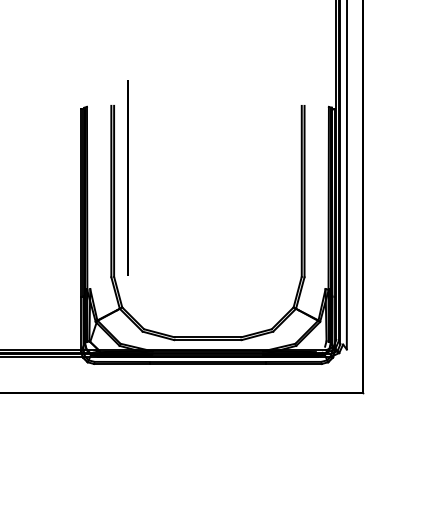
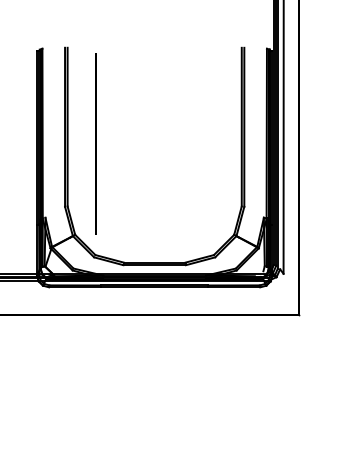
line: (127, 177) -> (94, 143), moved

